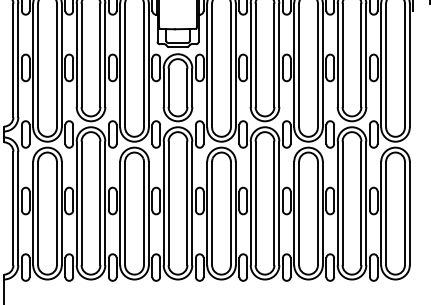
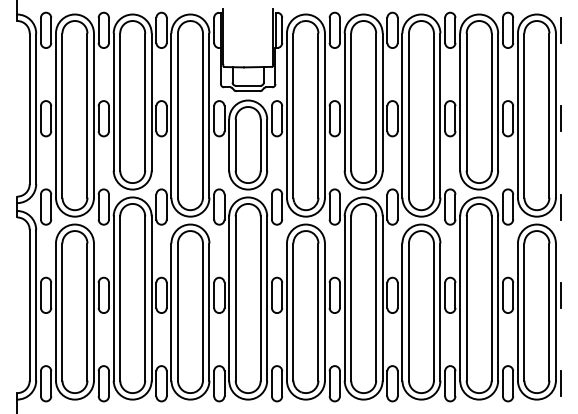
line: (413, 67) -> (560, 118), added
line: (413, 134) -> (560, 206), added
line: (413, 200) -> (560, 294), added
line: (413, 267) -> (560, 383), added

